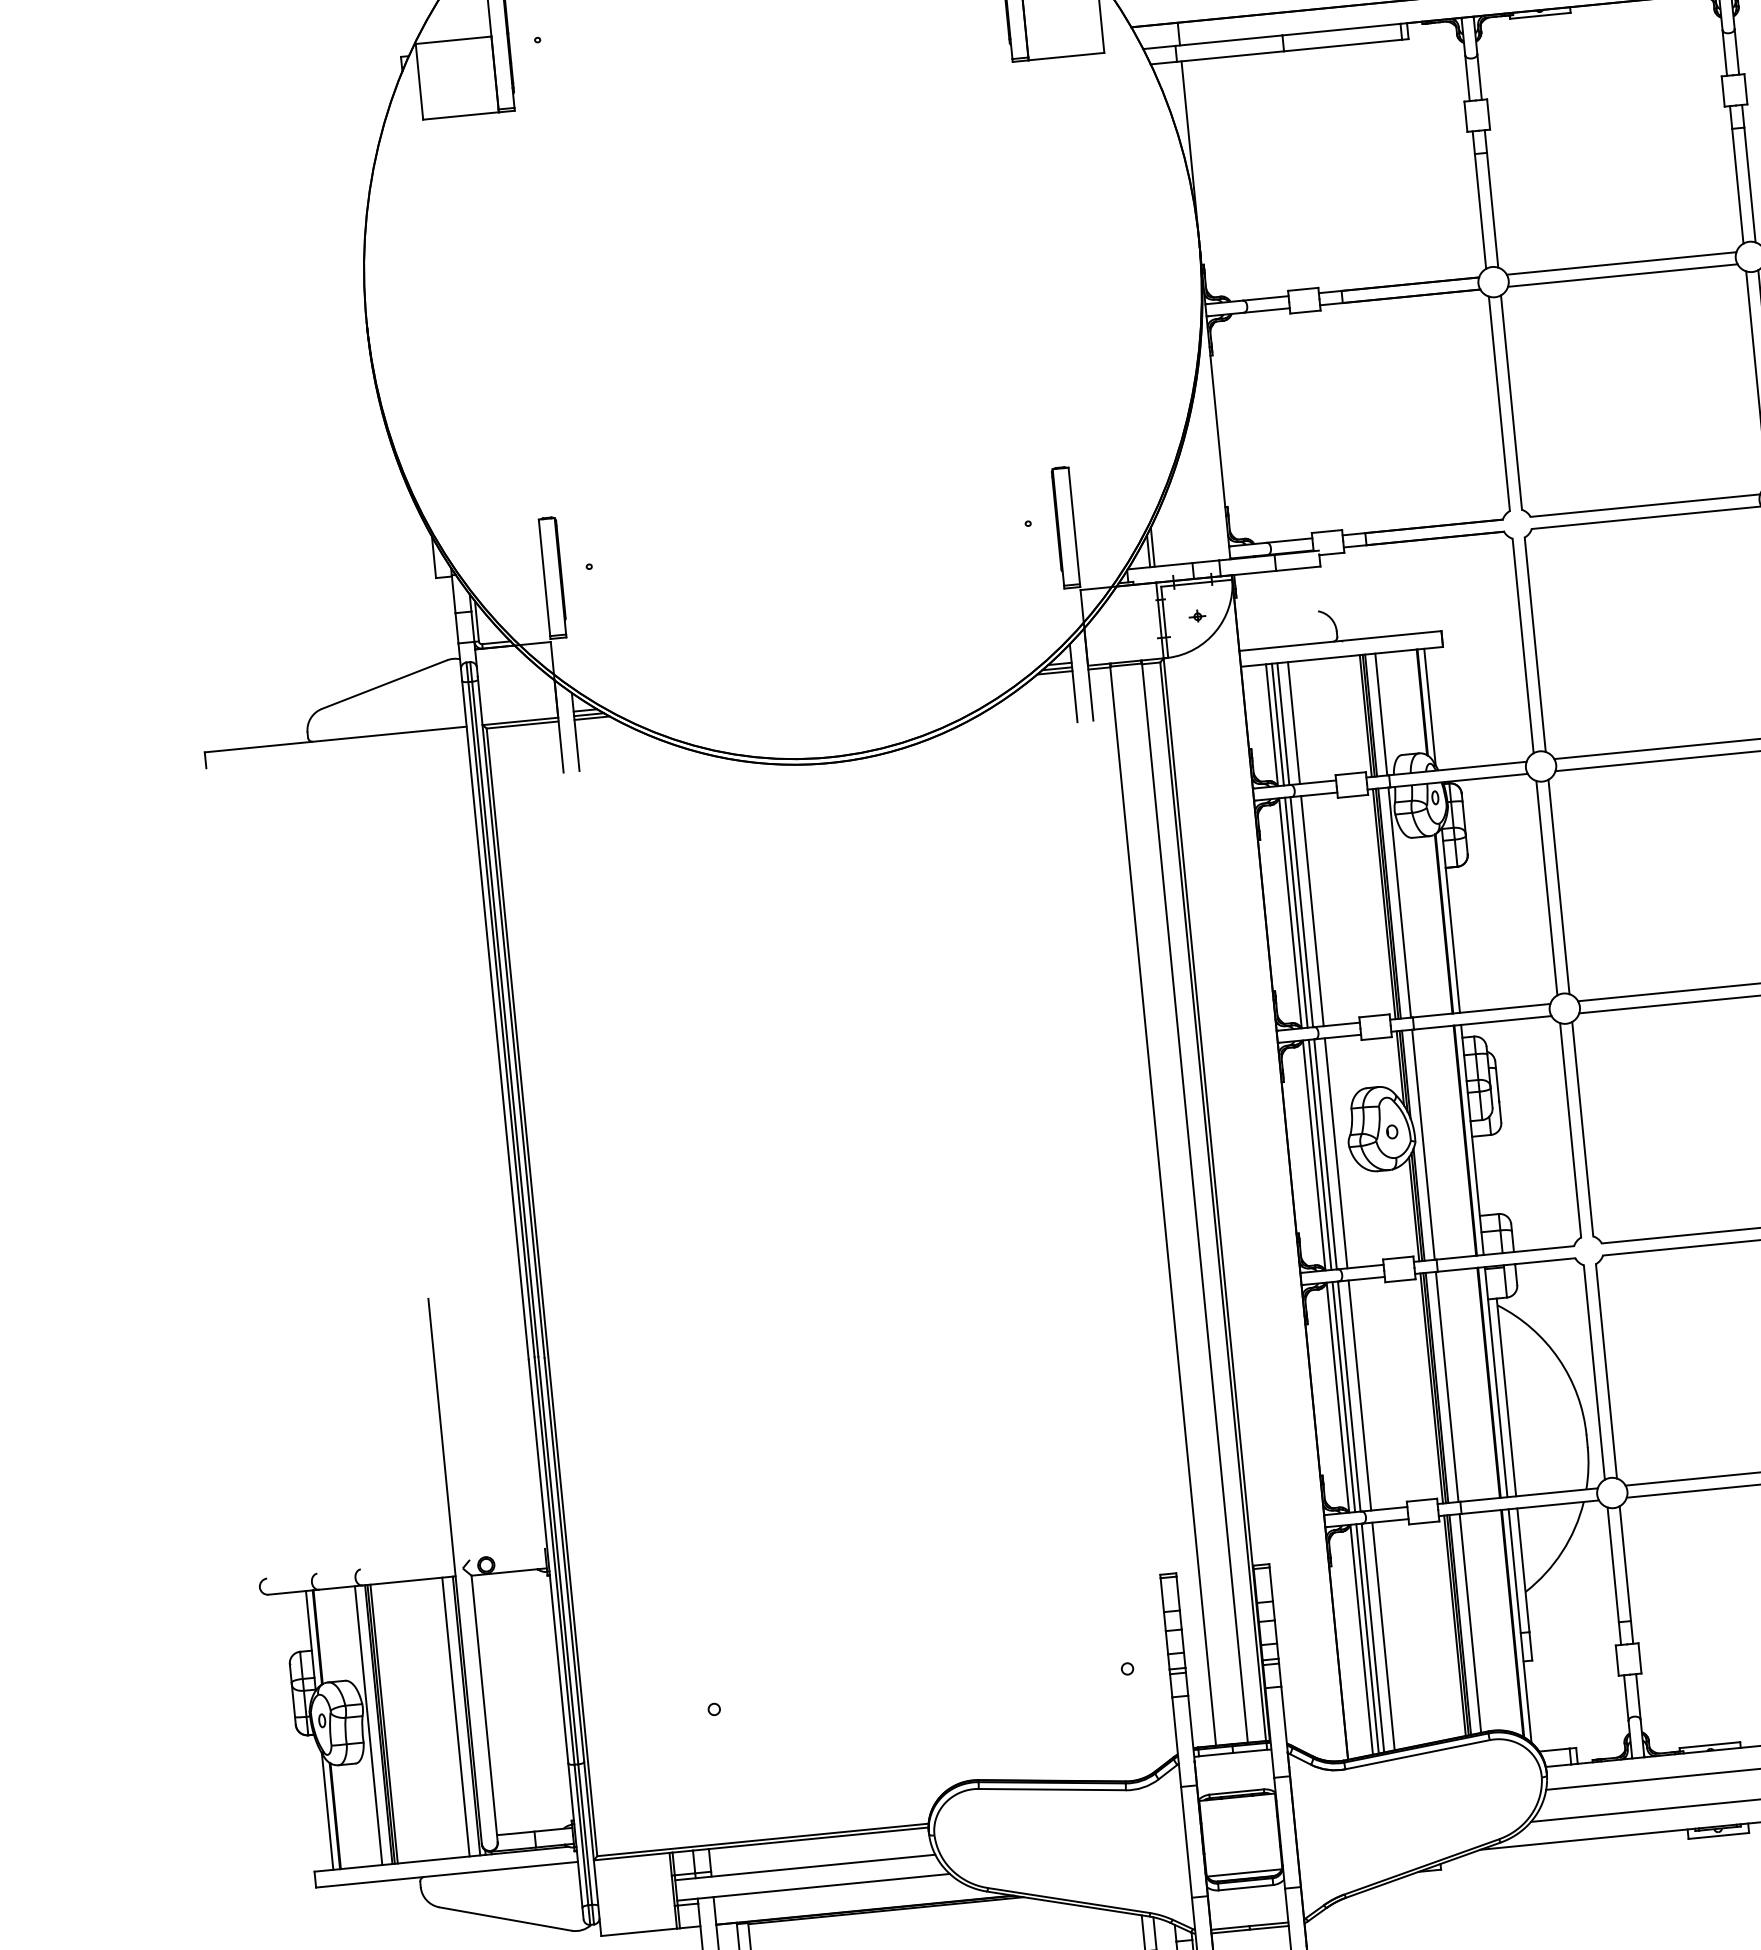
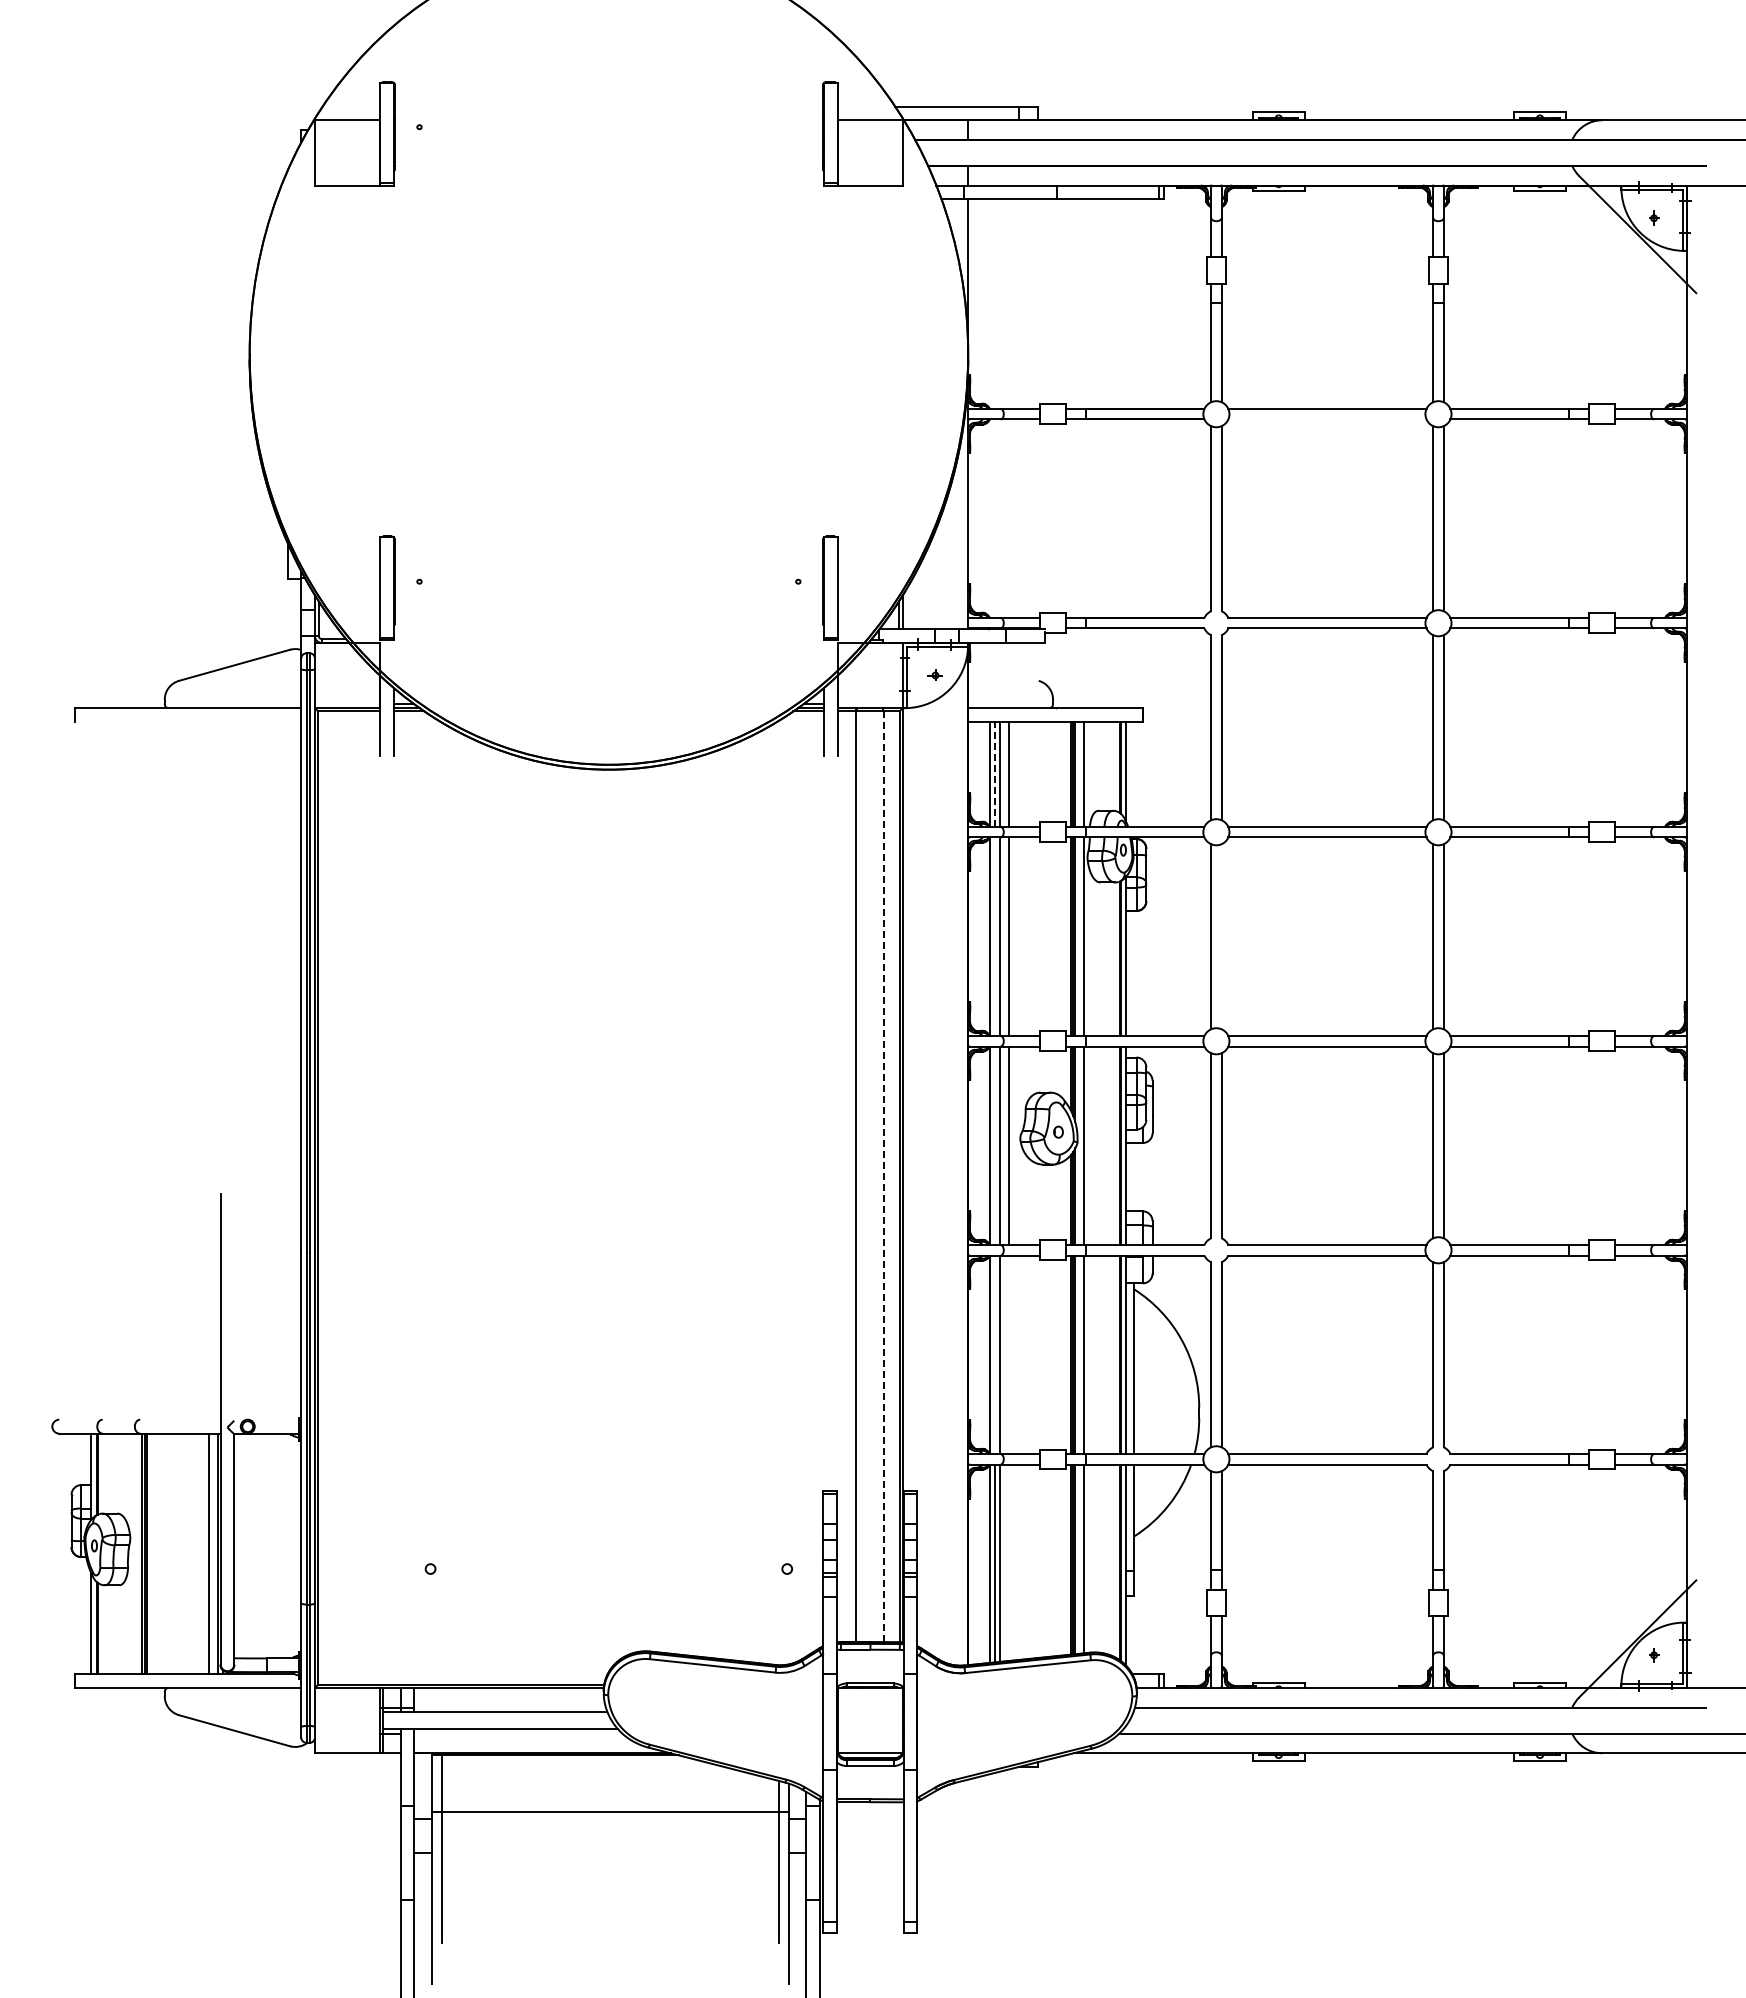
line: (1622, 275) -> (1327, 419), removed
line: (1277, 724) -> (994, 774), solid -> dashed
line: (1558, 886) -> (1221, 936), removed
line: (1295, 912) -> (994, 936), removed
line: (1319, 1154) -> (994, 1145), removed
line: (1194, 1200) -> (883, 1174), solid -> dashed
line: (1359, 1395) -> (1008, 1354), removed
line: (1343, 1396) -> (994, 1354), removed
line: (1383, 1636) -> (1008, 1562), removed
line: (368, 1725) -> (133, 1553), removed

